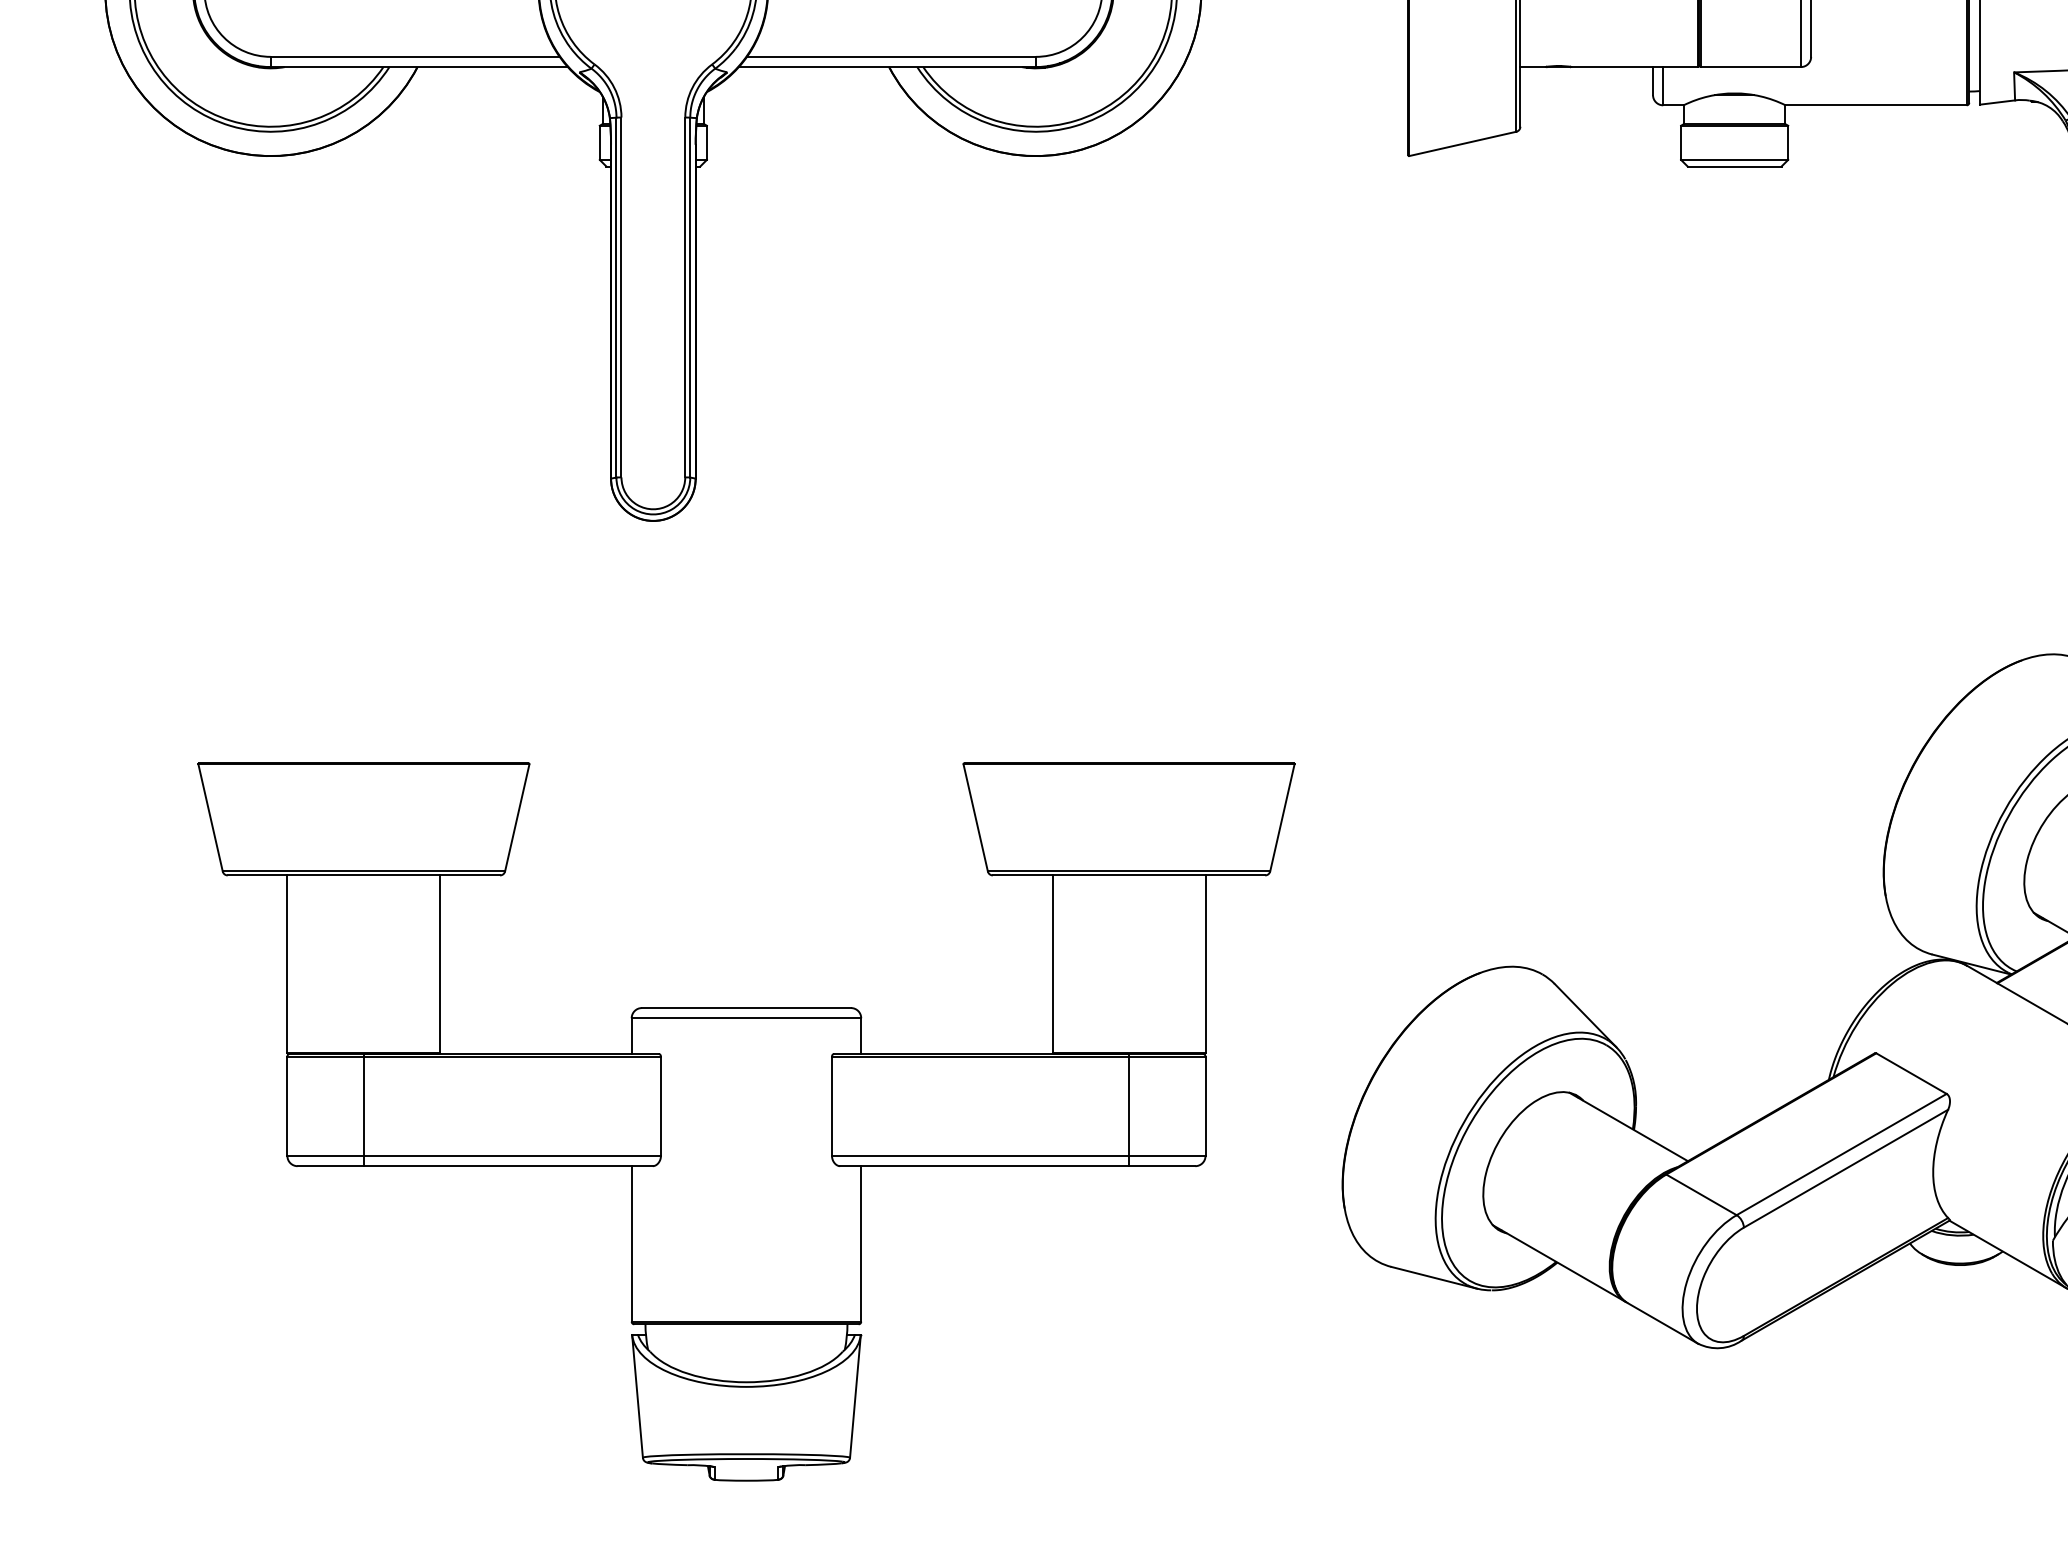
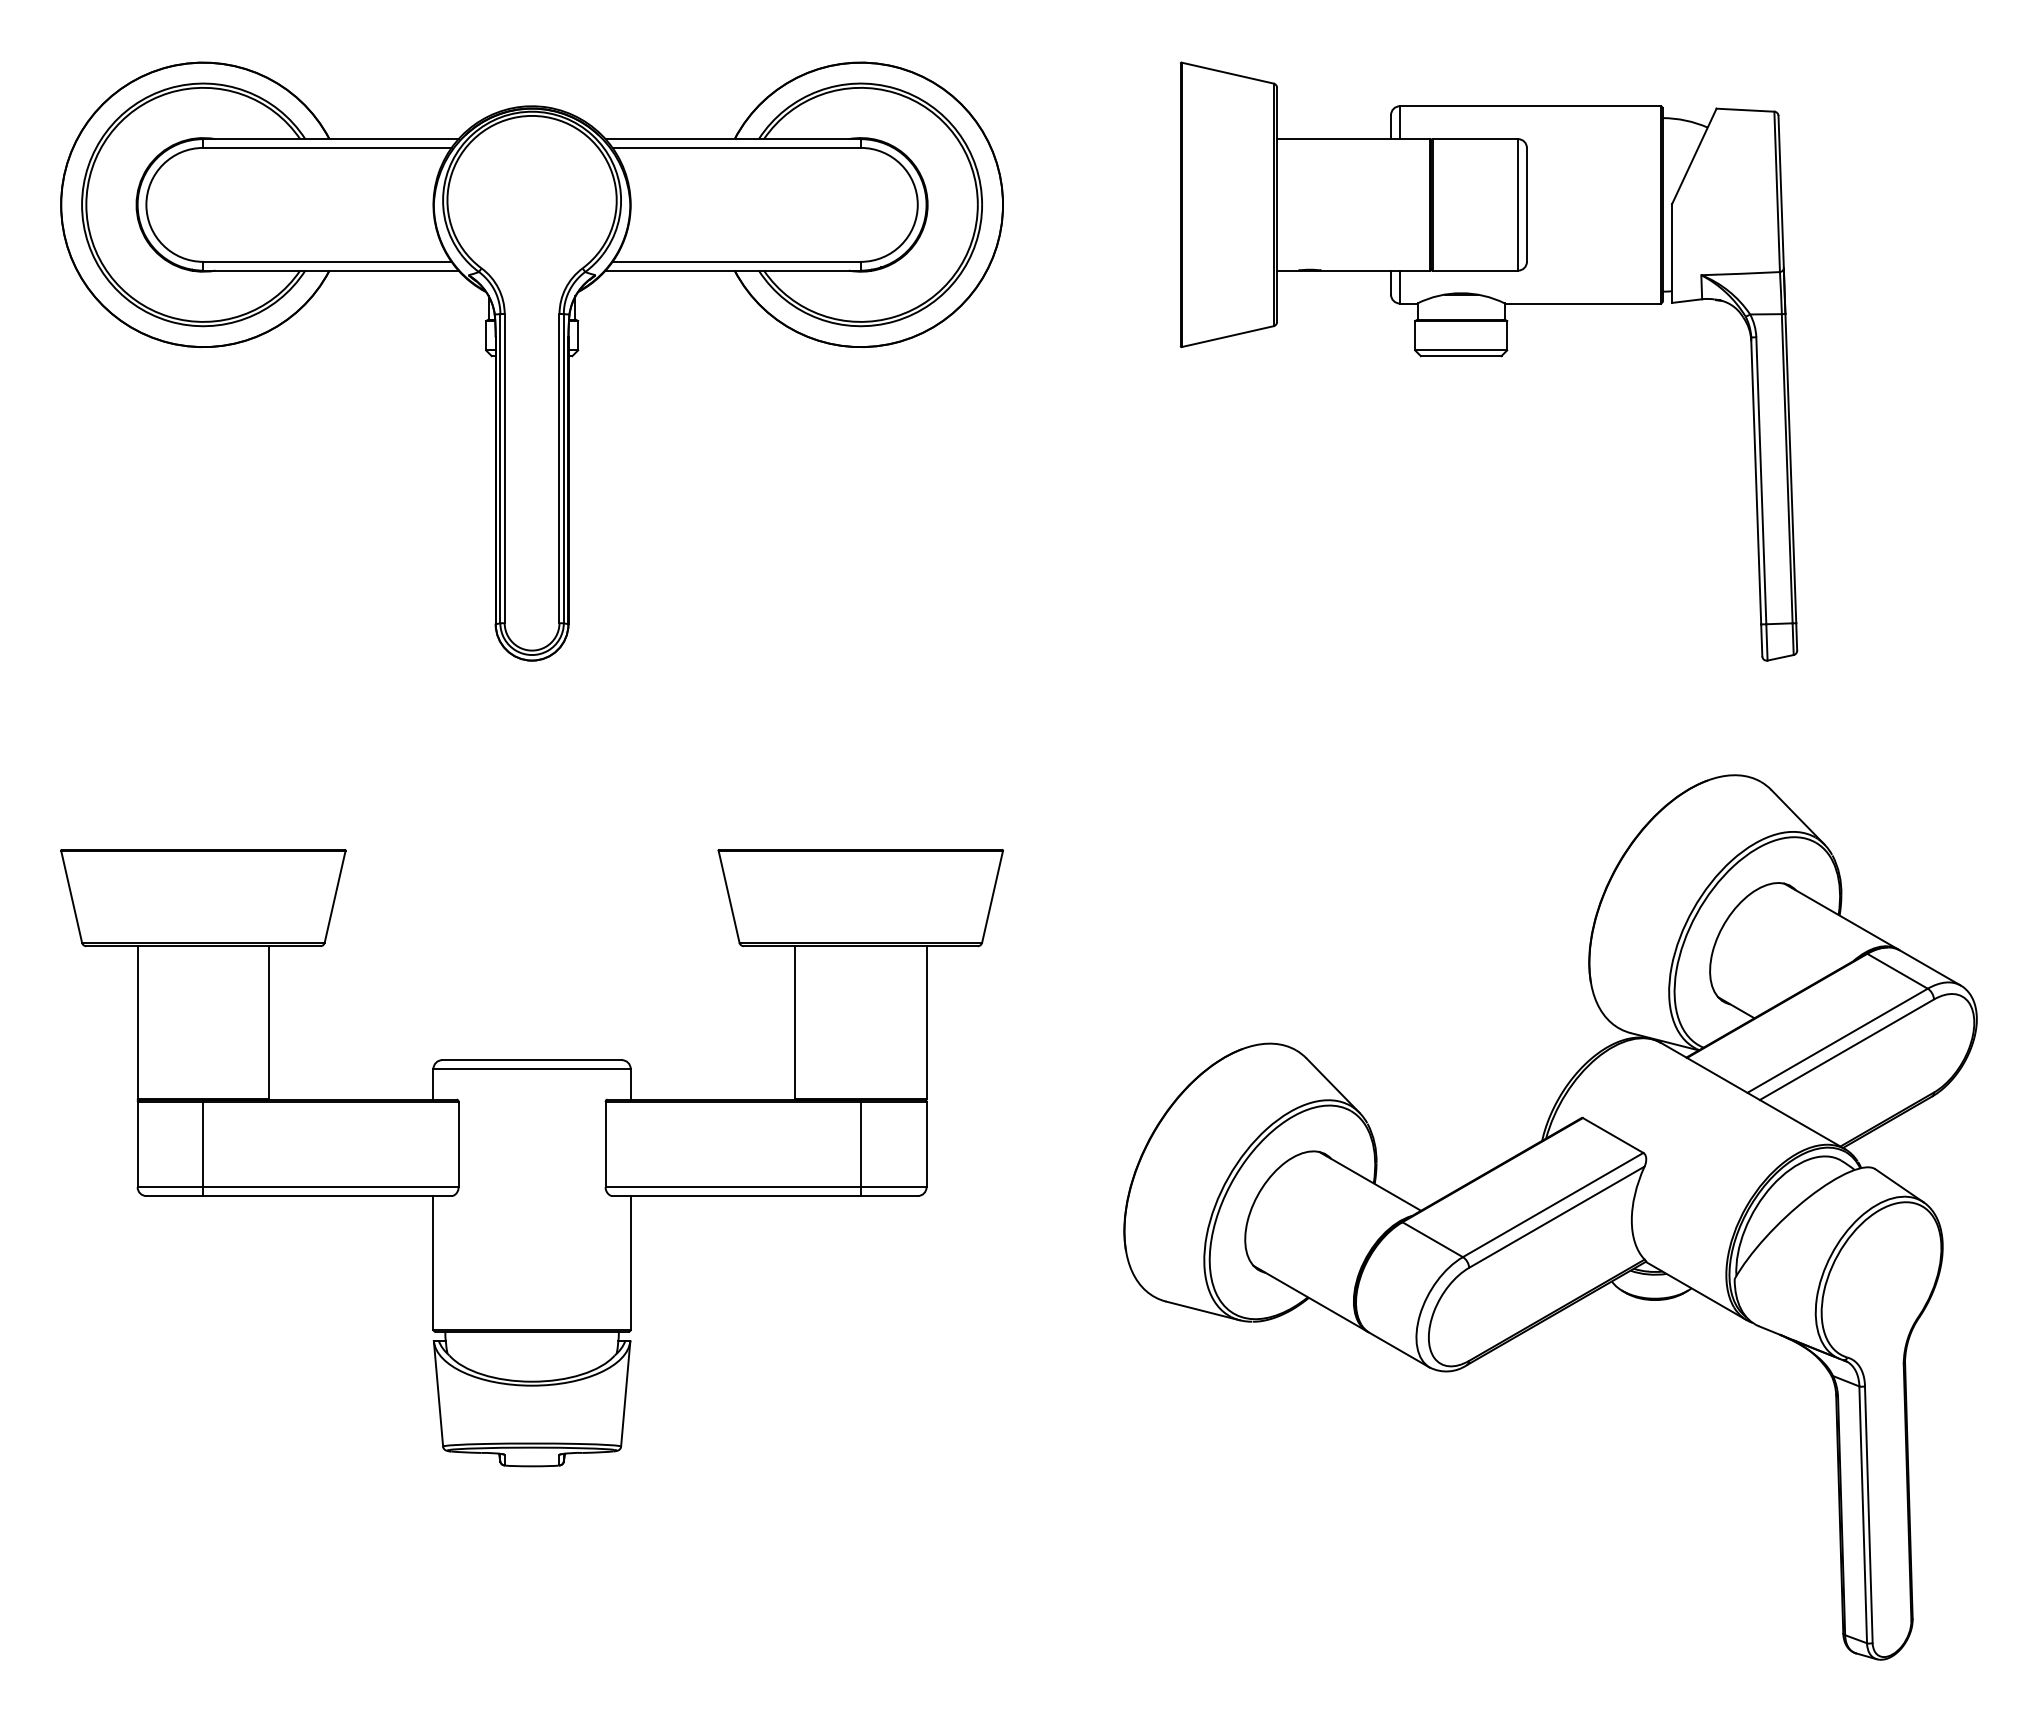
part: (745, 1122) -> (531, 1158), moved

